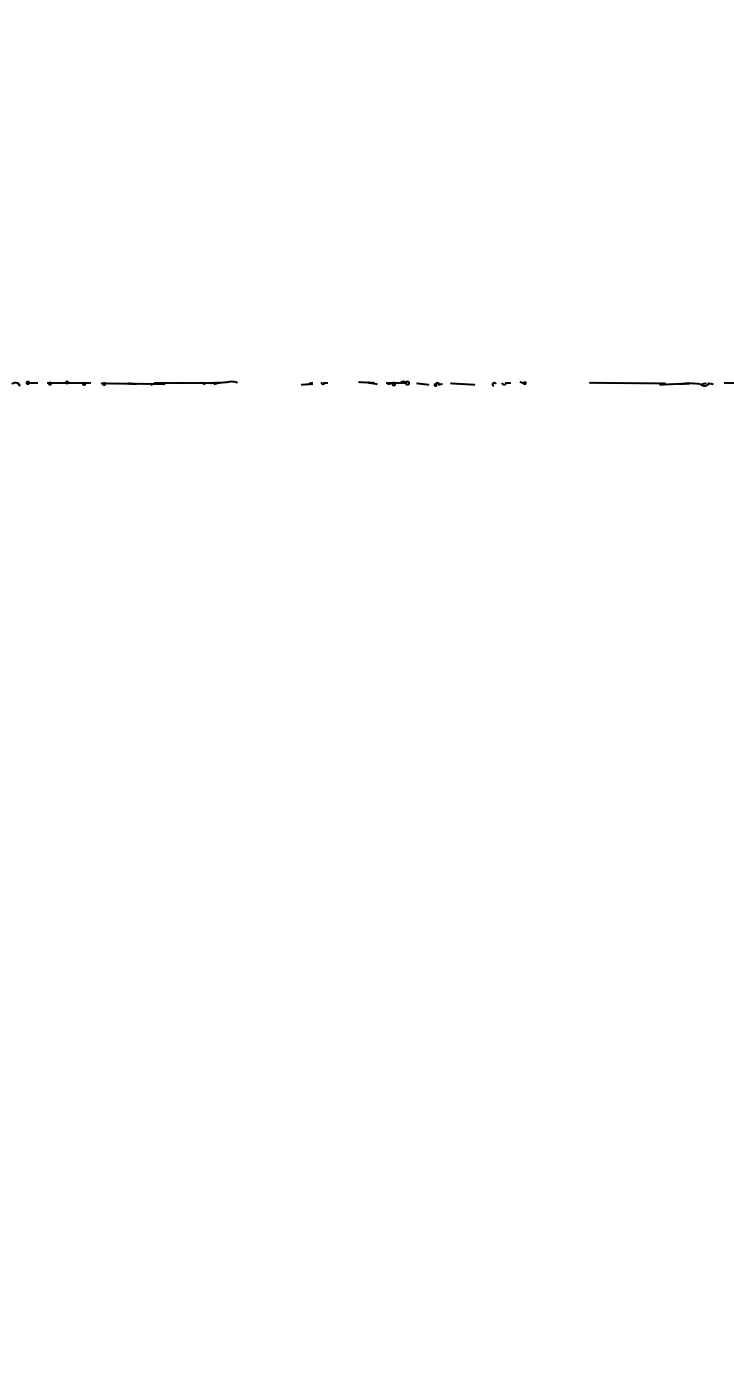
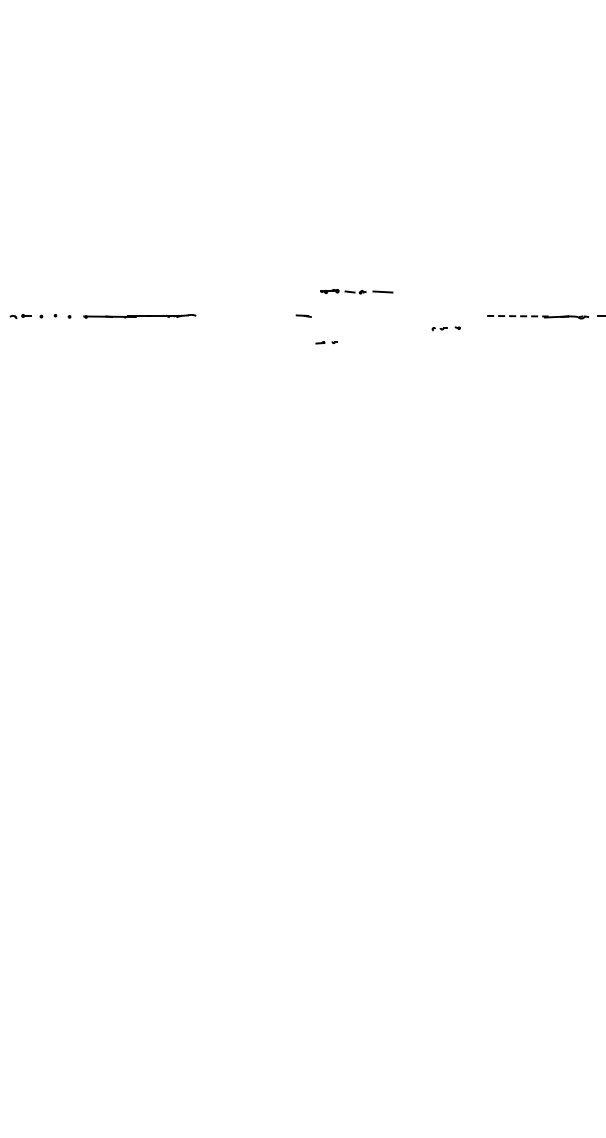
line: (68, 382) -> (56, 315), removed
part: (314, 383) -> (326, 342), moved
part: (430, 383) -> (356, 291), moved
part: (508, 383) -> (445, 328), moved
line: (626, 383) -> (517, 316), solid -> dashed

